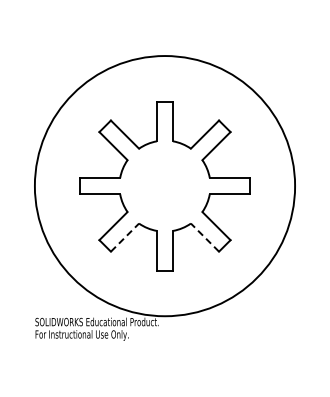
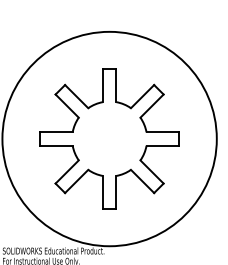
line: (125, 237) -> (77, 181), dashed -> solid
line: (204, 237) -> (142, 181), dashed -> solid

